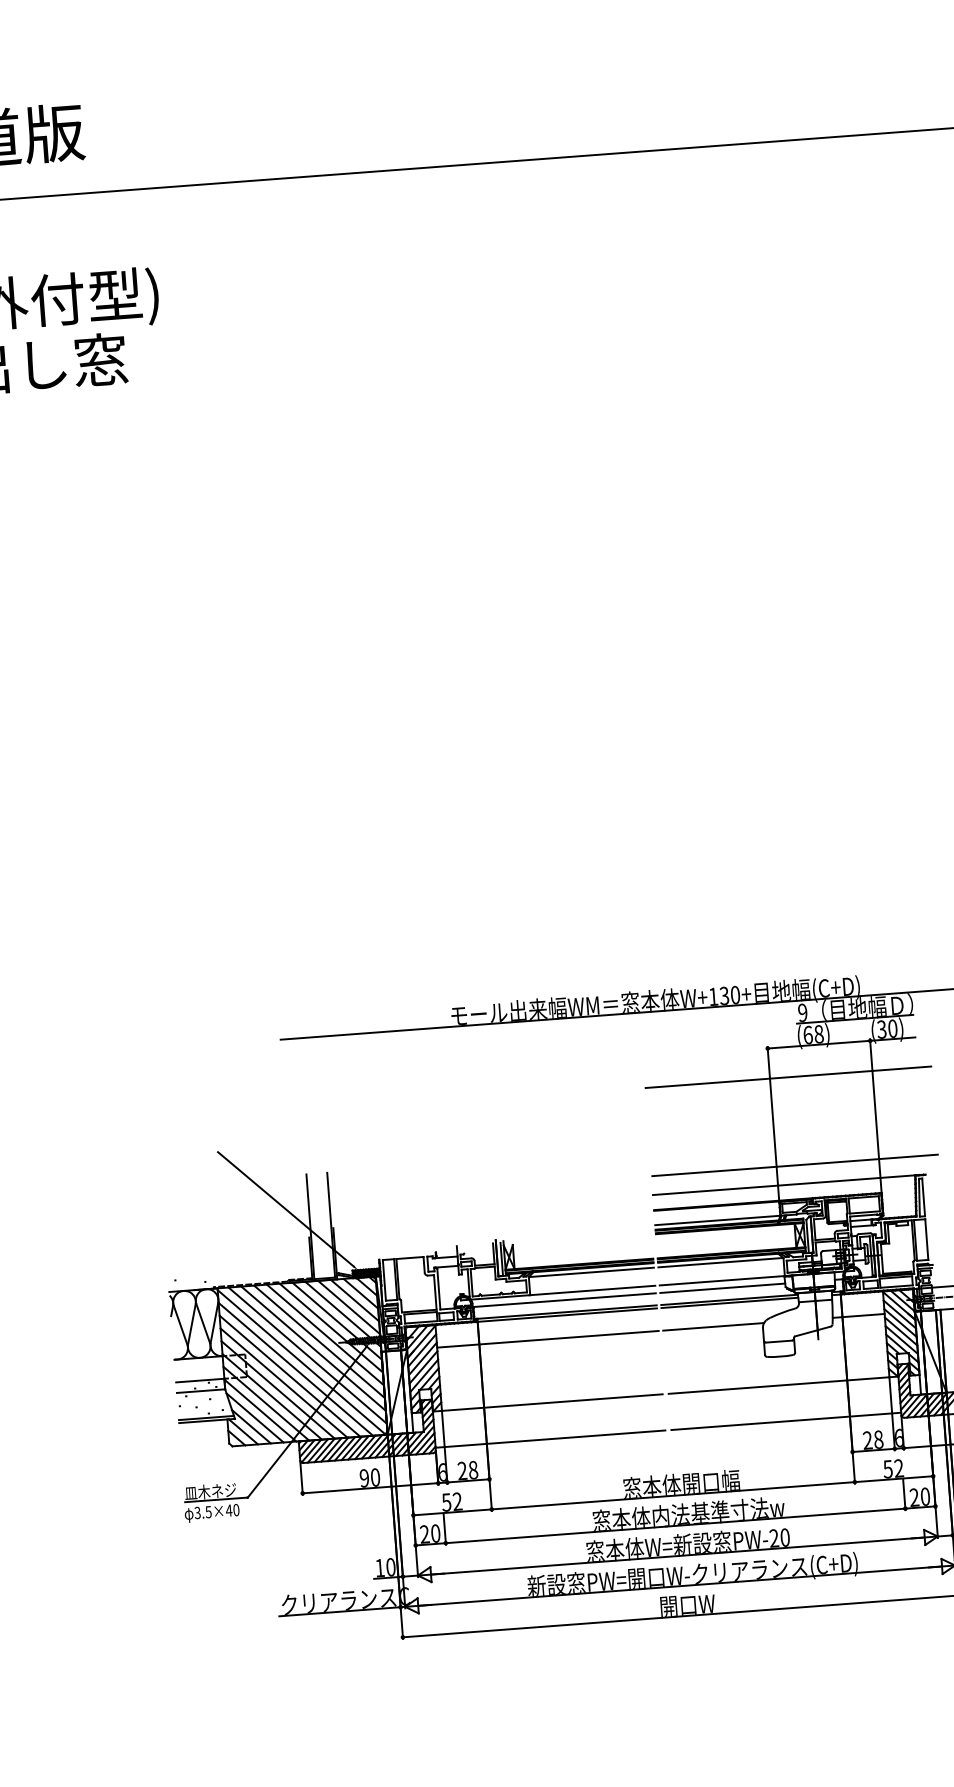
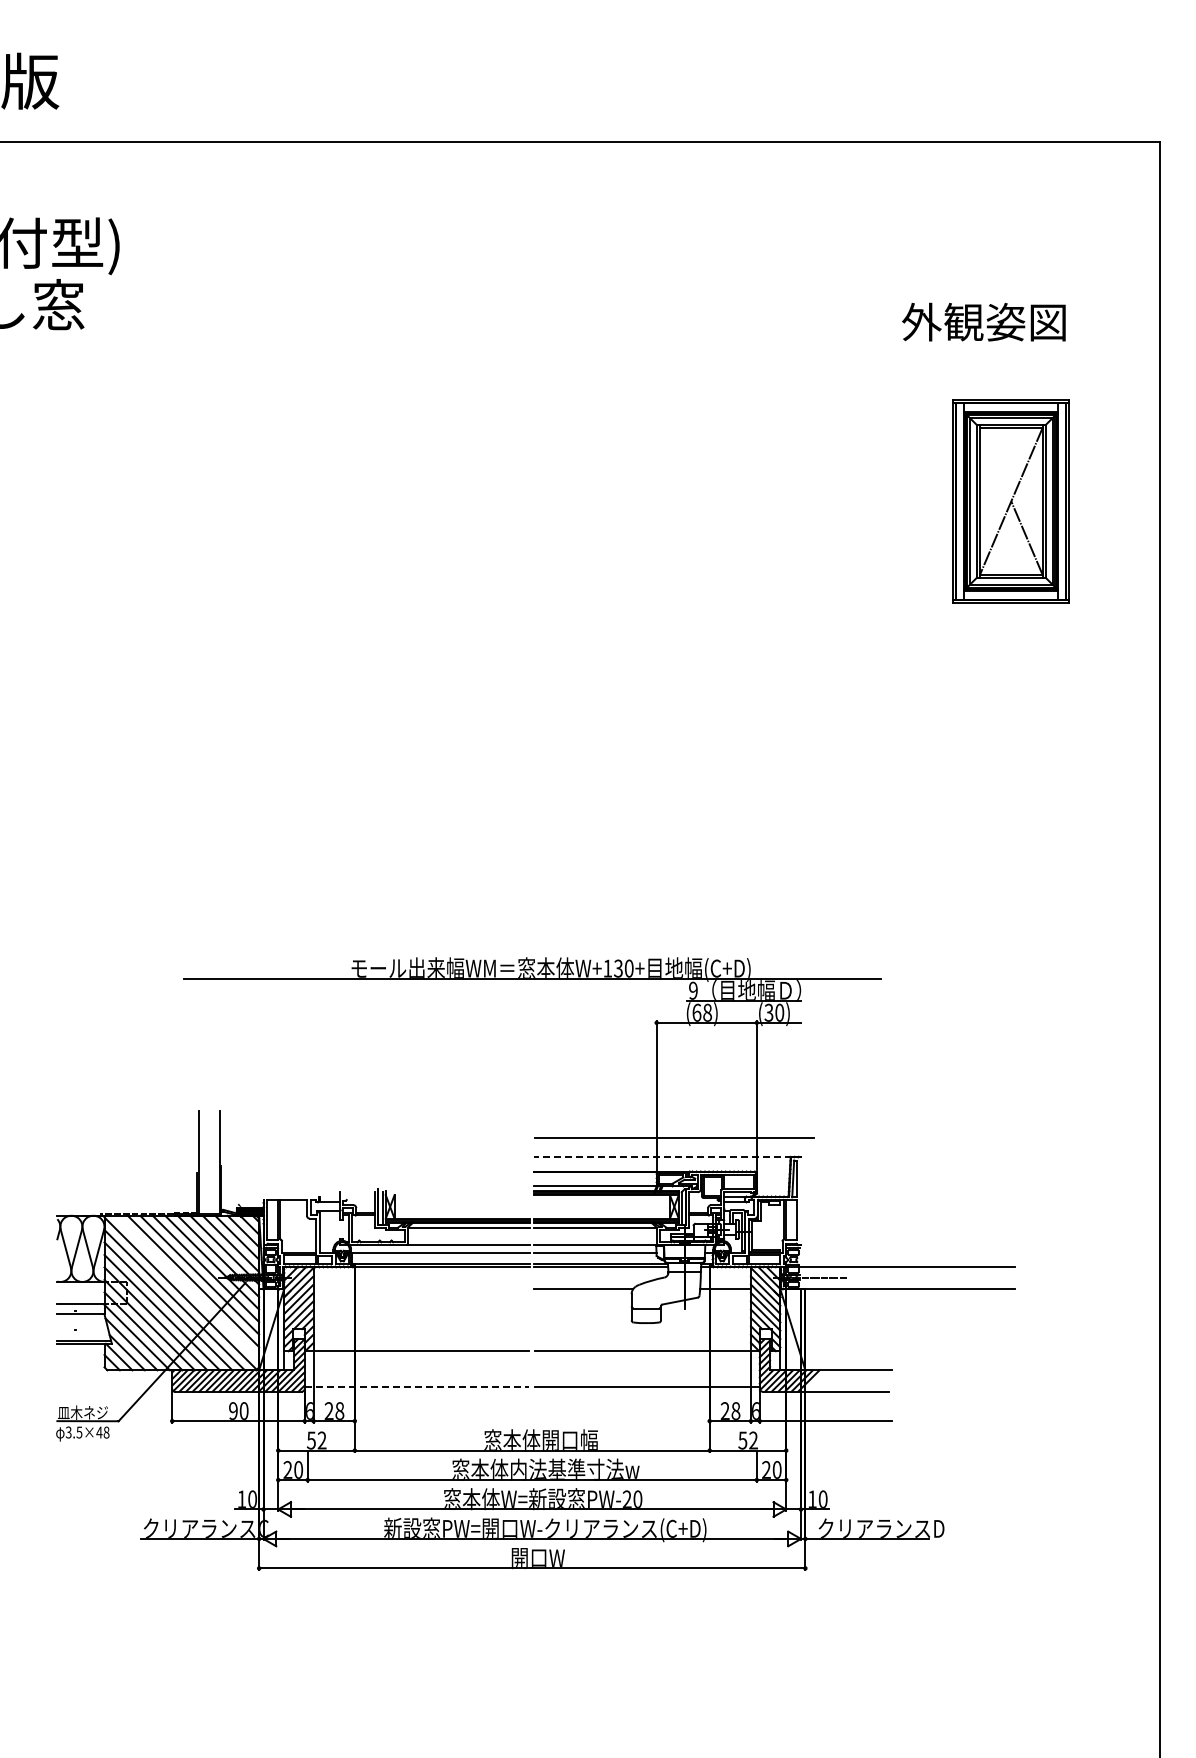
line: (788, 1077) -> (674, 1052), removed
line: (784, 1184) -> (663, 1156), solid -> dashed
line: (285, 1208) -> (176, 1143), removed
line: (547, 1339) -> (421, 1289), removed
line: (308, 1355) -> (187, 1287), removed
line: (550, 1439) -> (417, 1386), solid -> dashed
text: (236, 1510) -> (106, 1432), 3.5×40 -> 3.5×48

